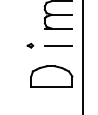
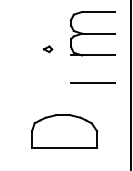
part: (30, 45) -> (48, 48), moved
part: (51, 76) -> (64, 131), moved

